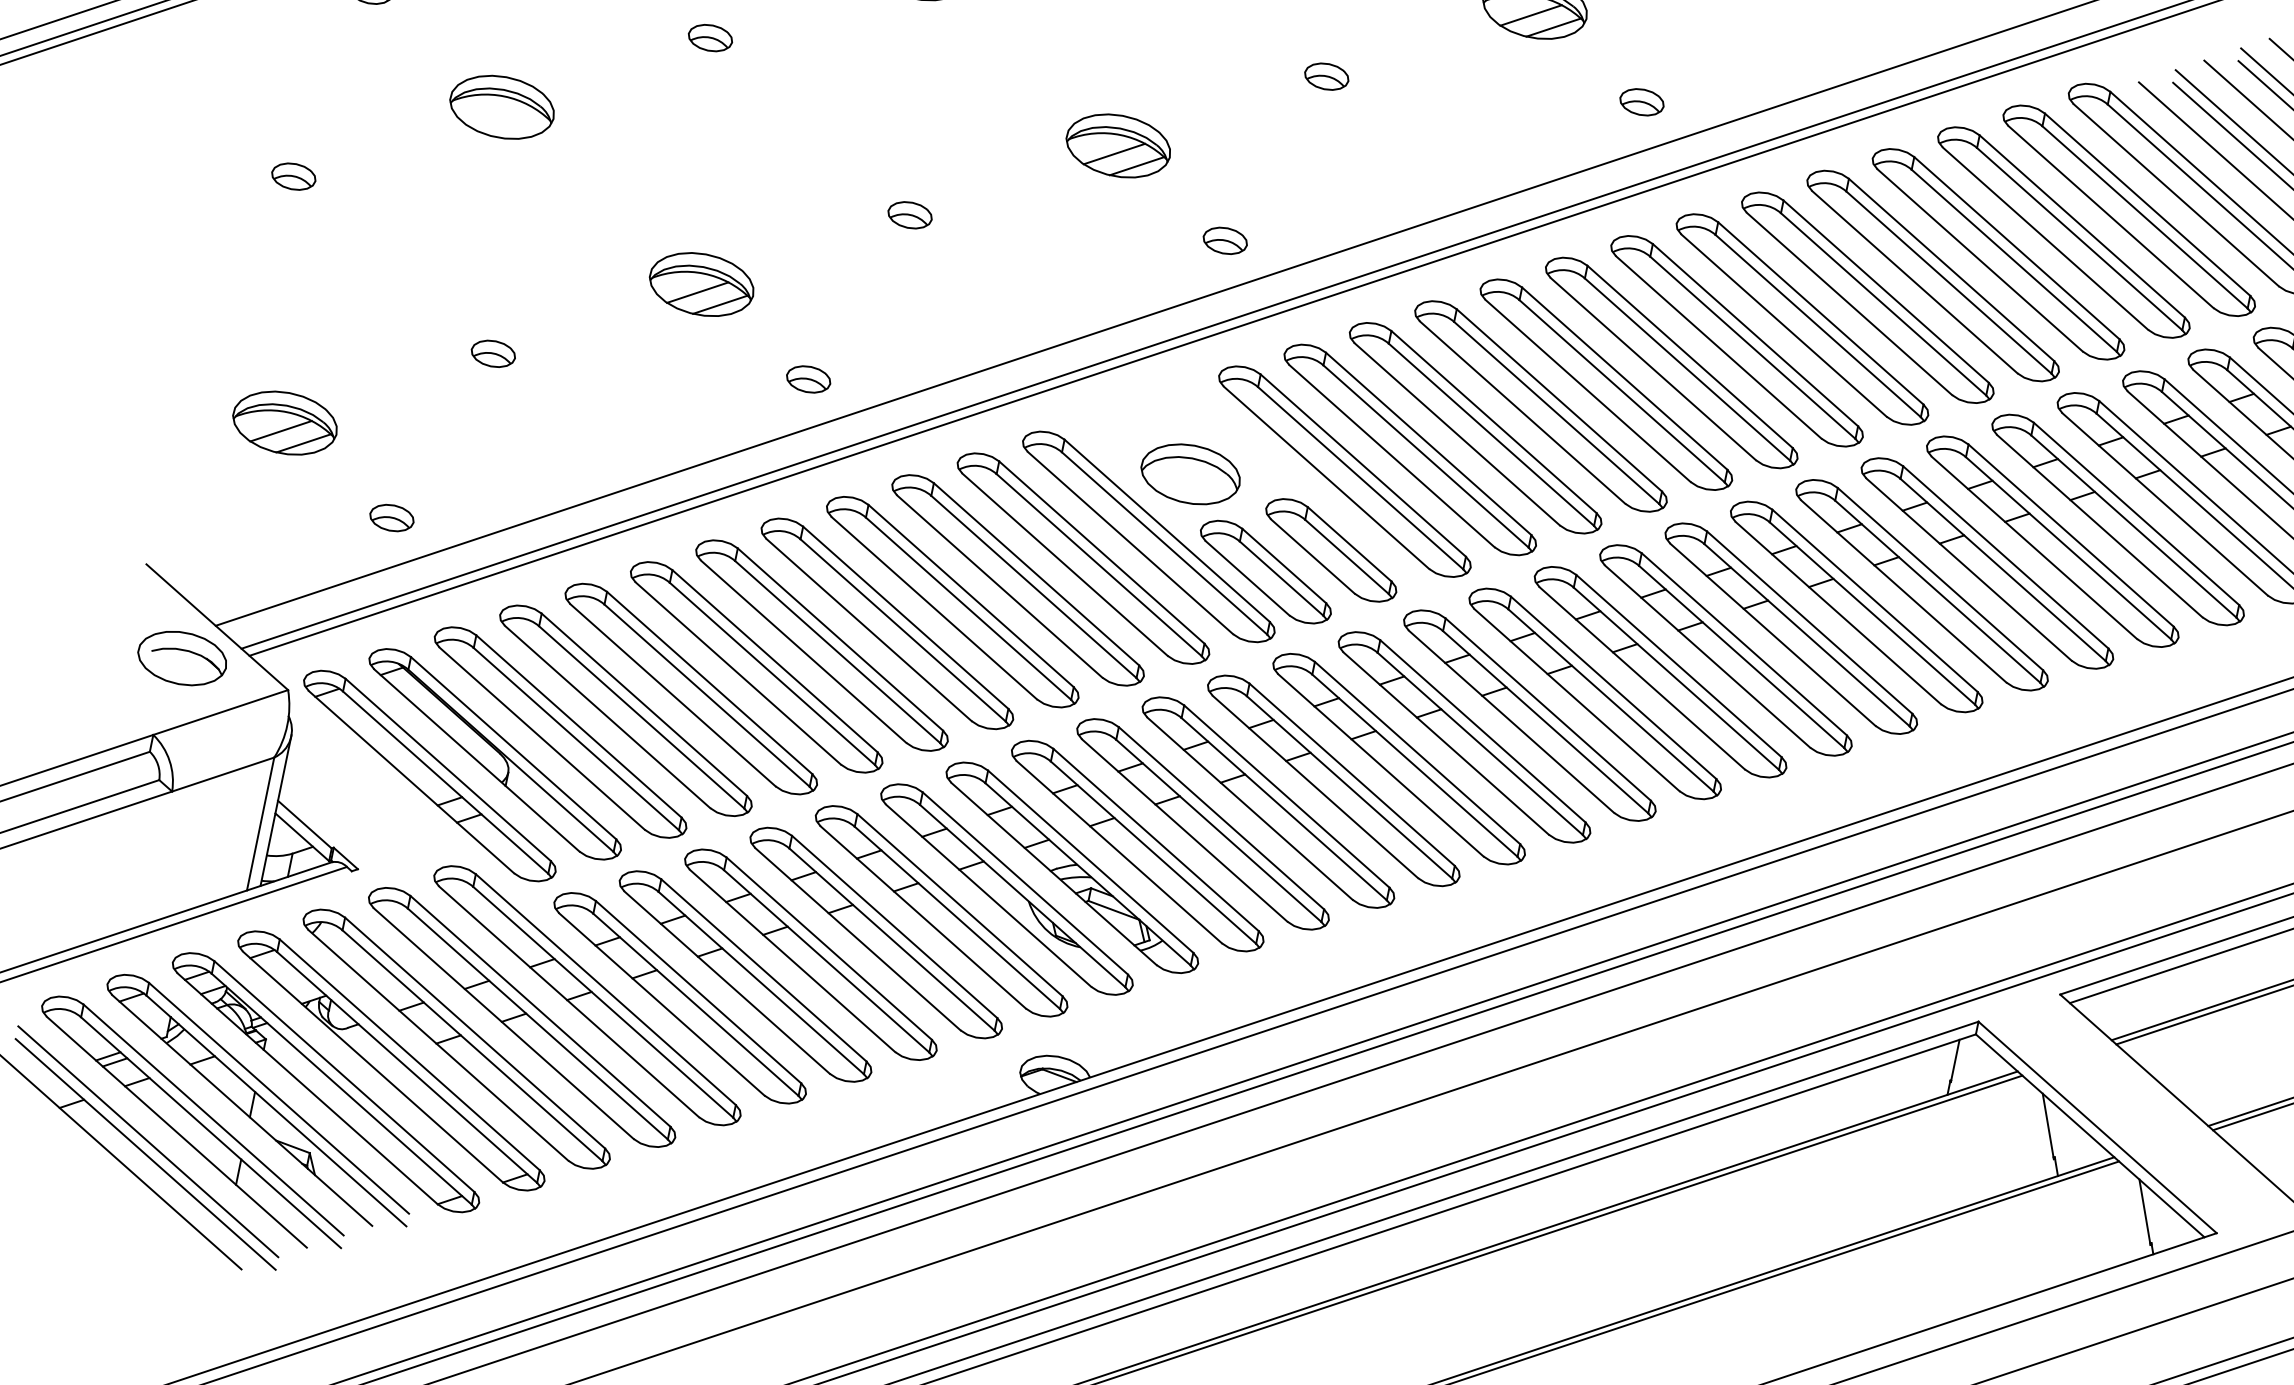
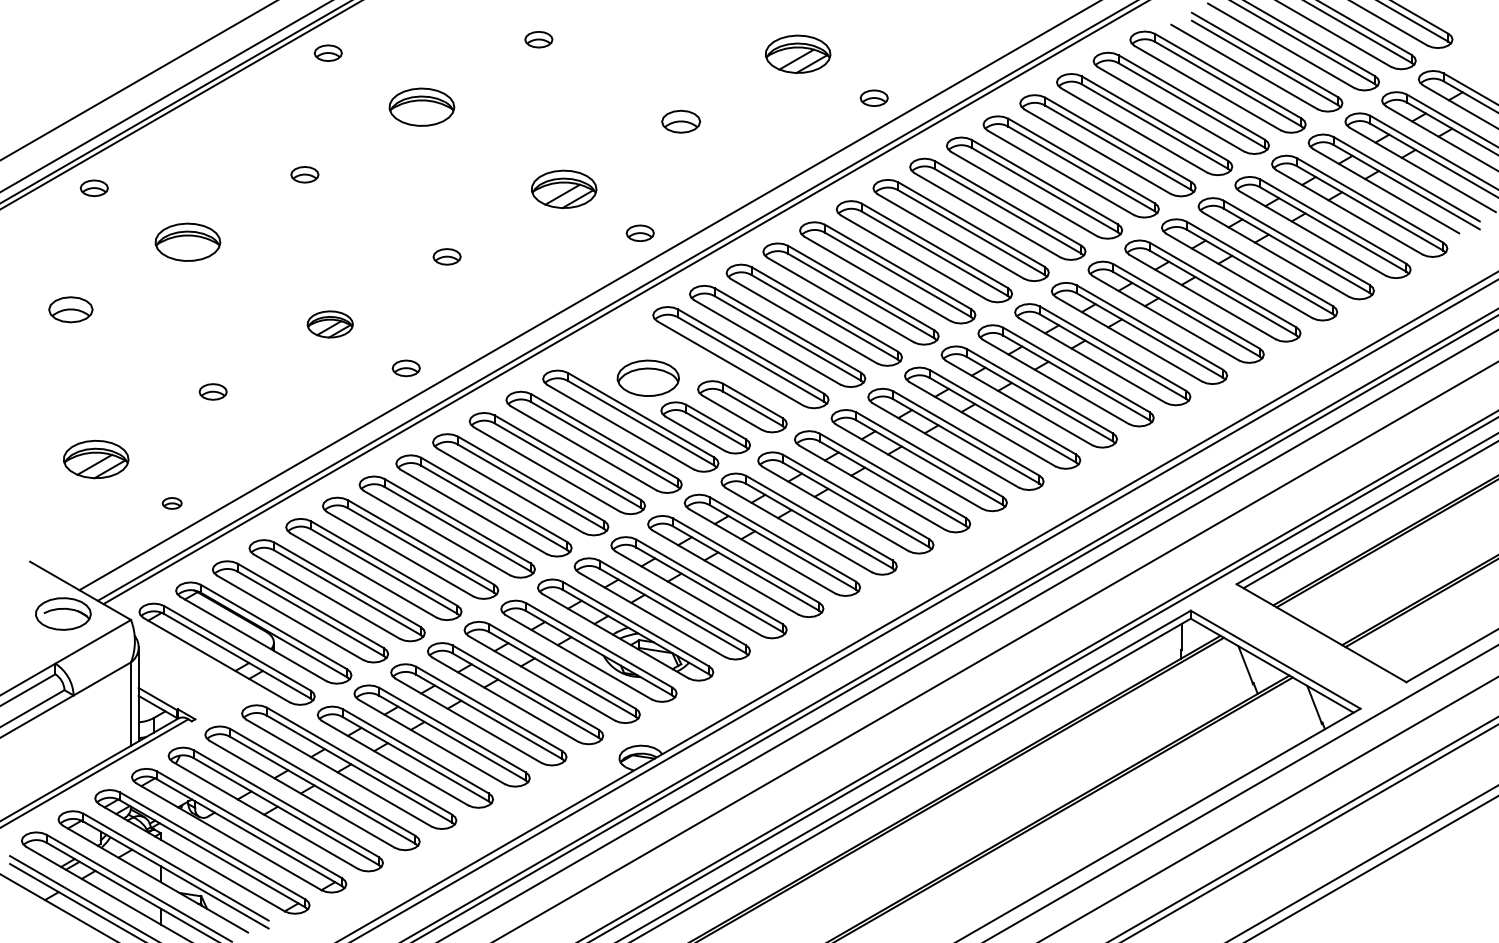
part: (1325, 75) -> (680, 121), size x1.4
part: (293, 175) -> (70, 309), size x1.6
part: (702, 284) -> (330, 324), size x0.7
part: (390, 517) -> (171, 503), size x0.7

